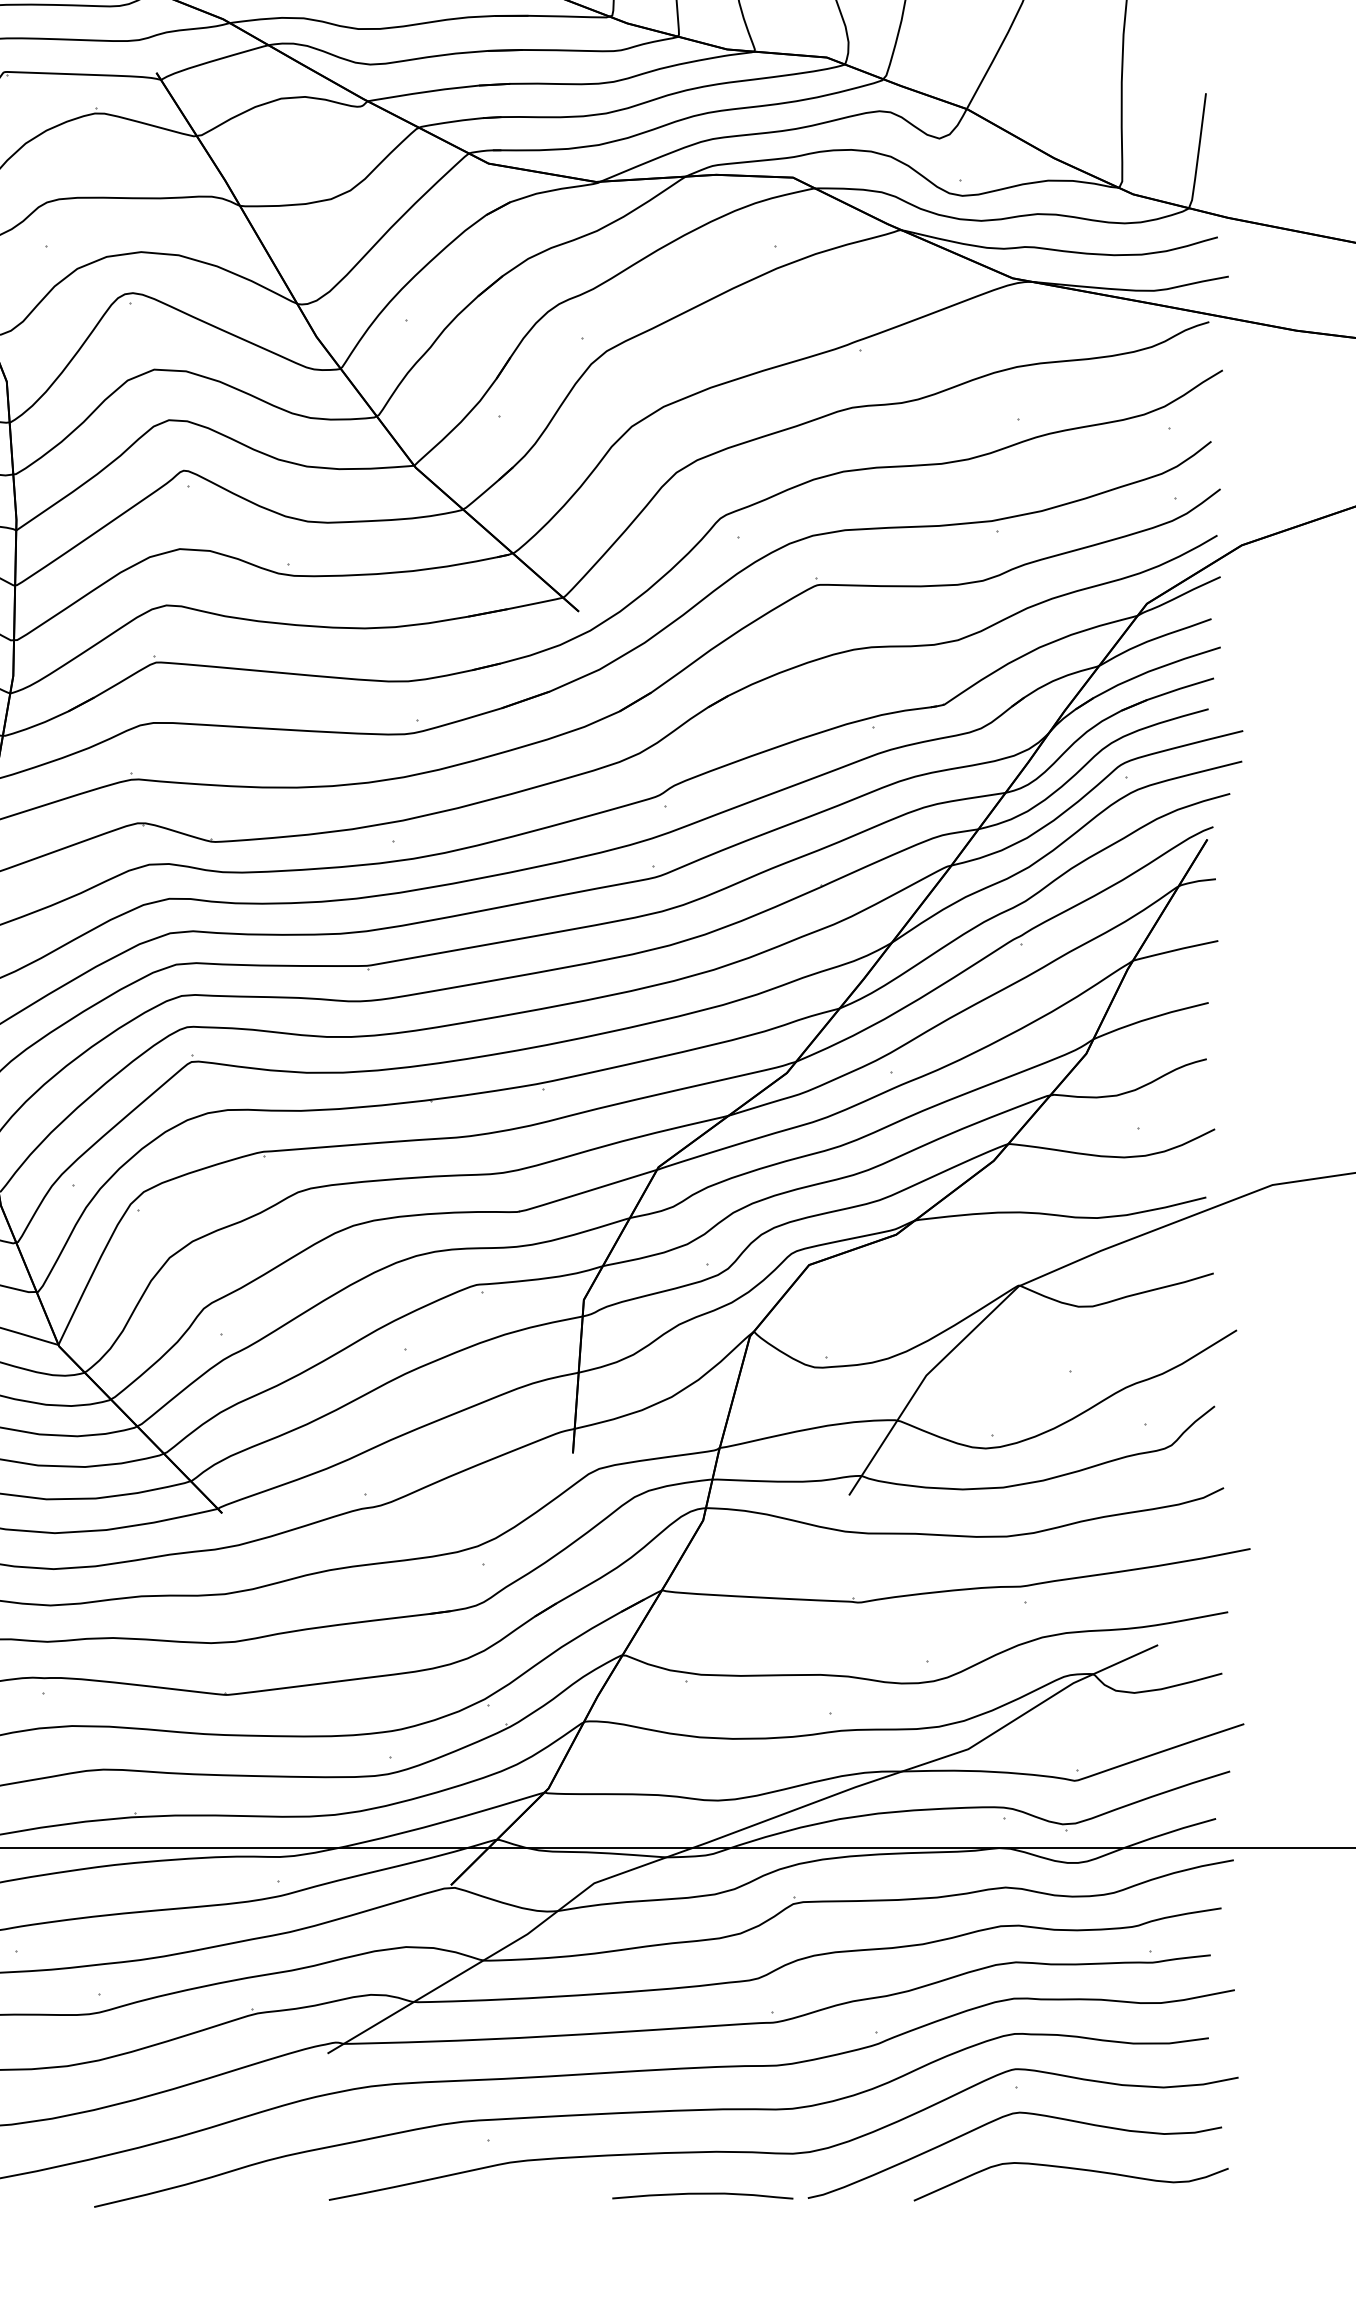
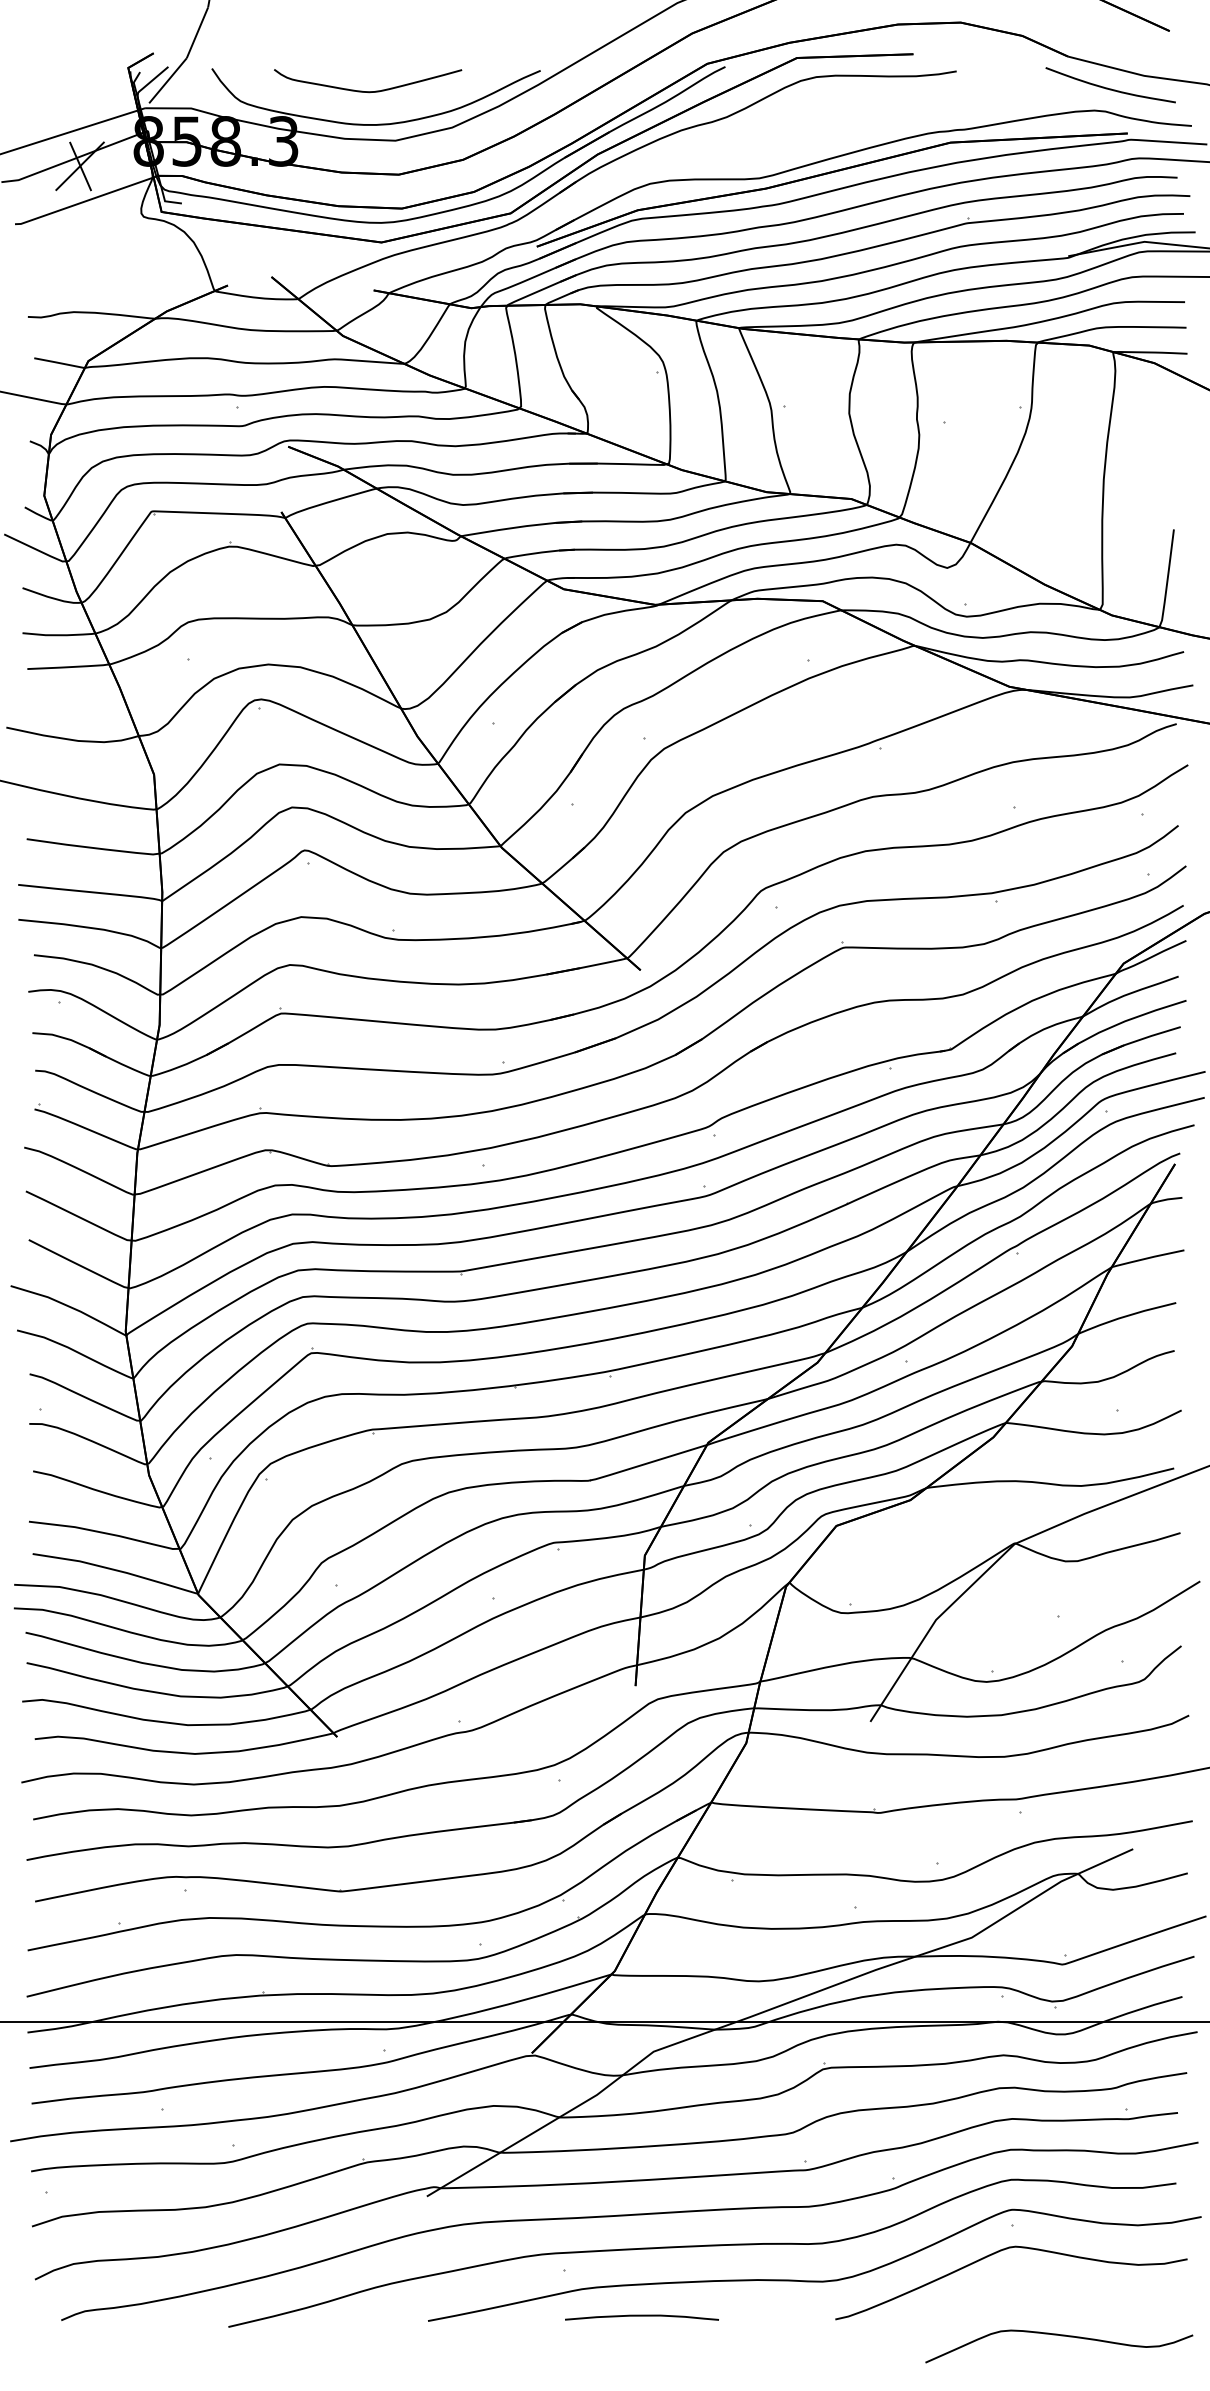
curve: (1073, 2169) -> (1061, 2336), moved
curve: (702, 2194) -> (641, 2316), moved

